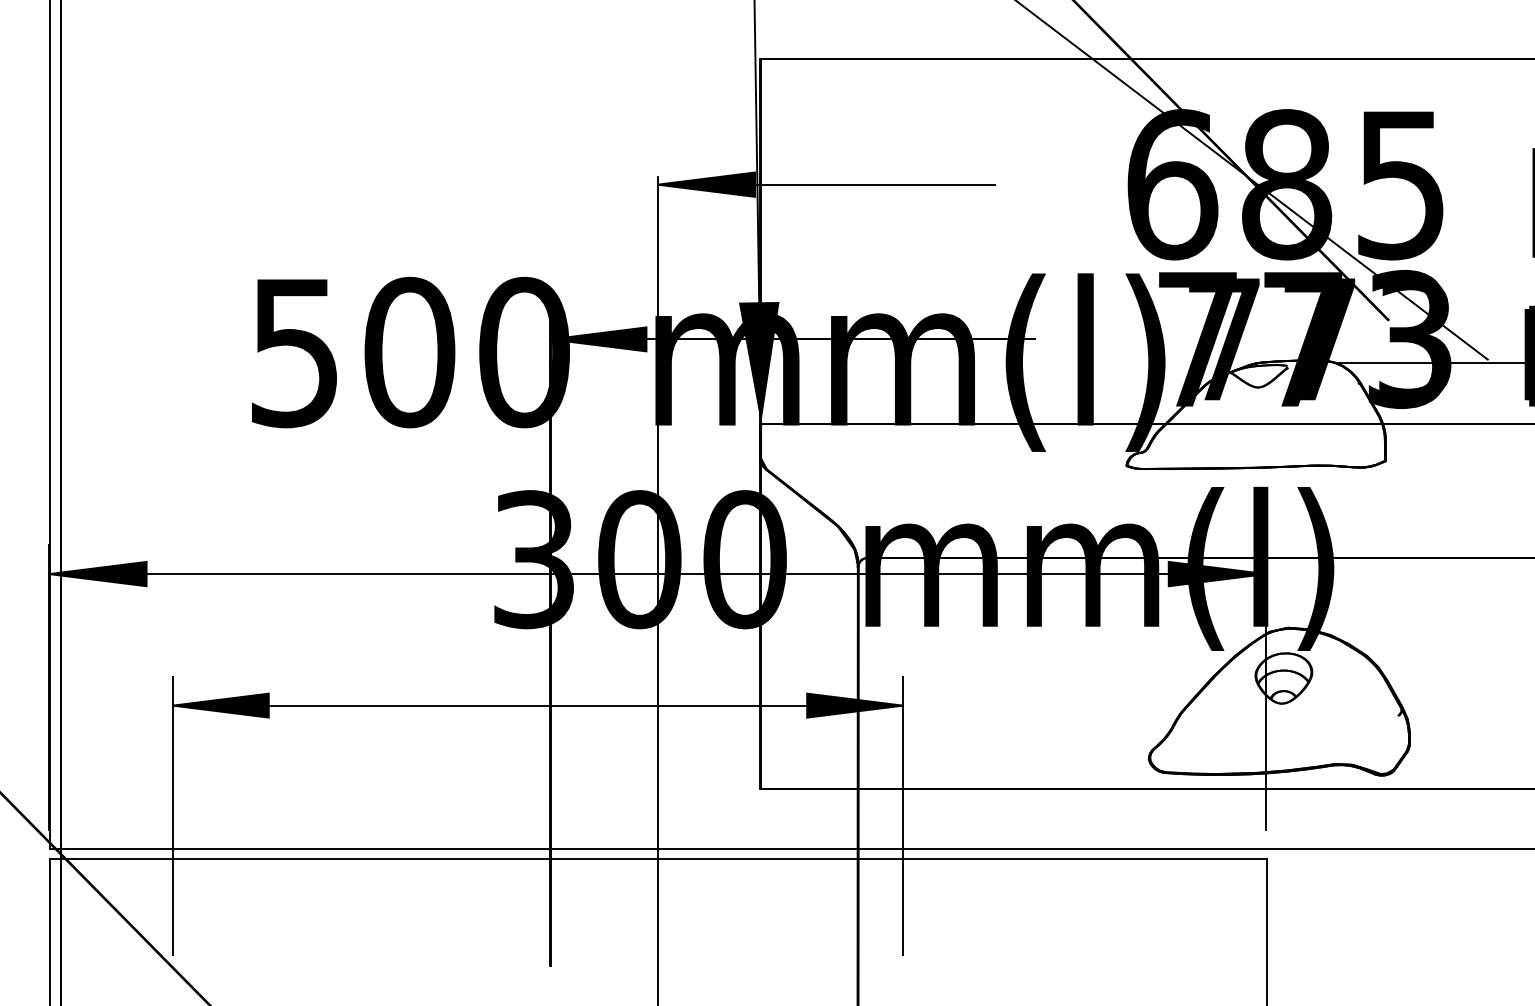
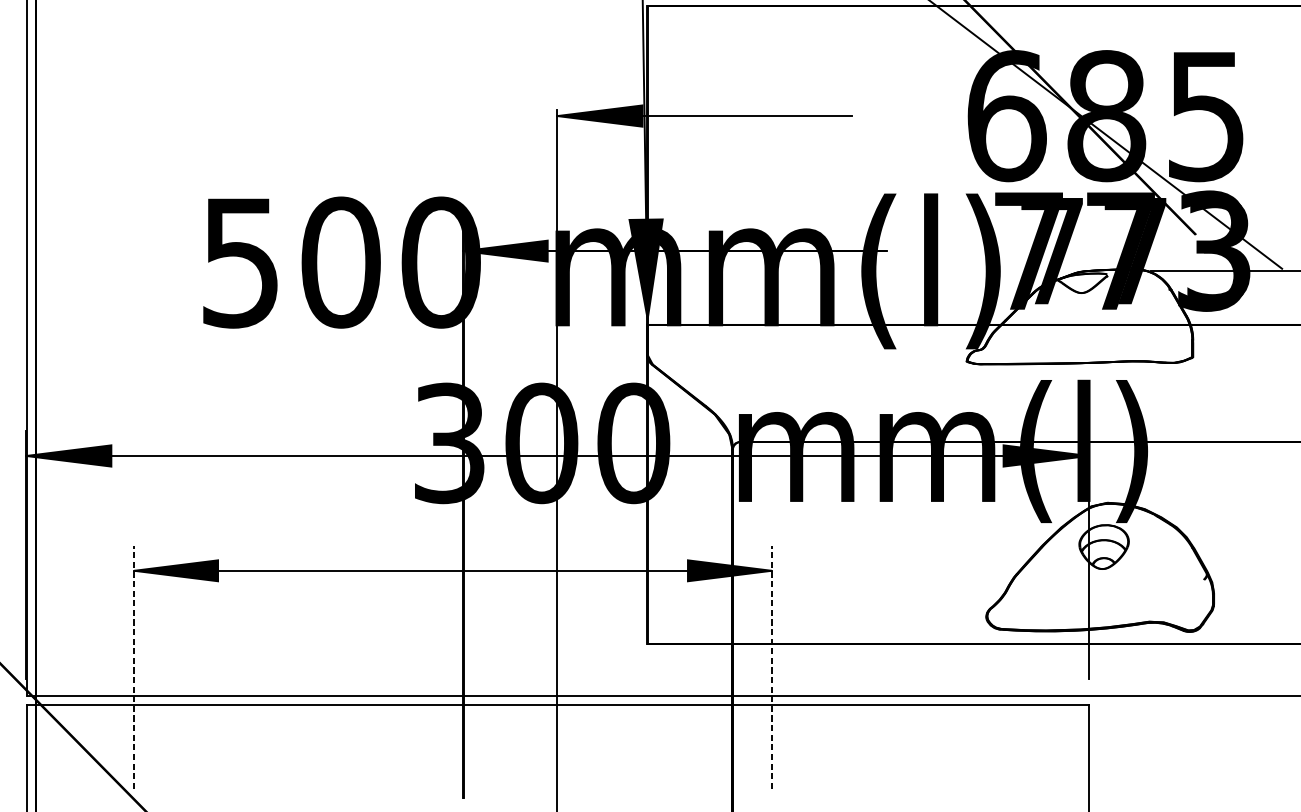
line: (172, 815) -> (133, 666), solid -> dashed
line: (903, 815) -> (772, 666), solid -> dashed

